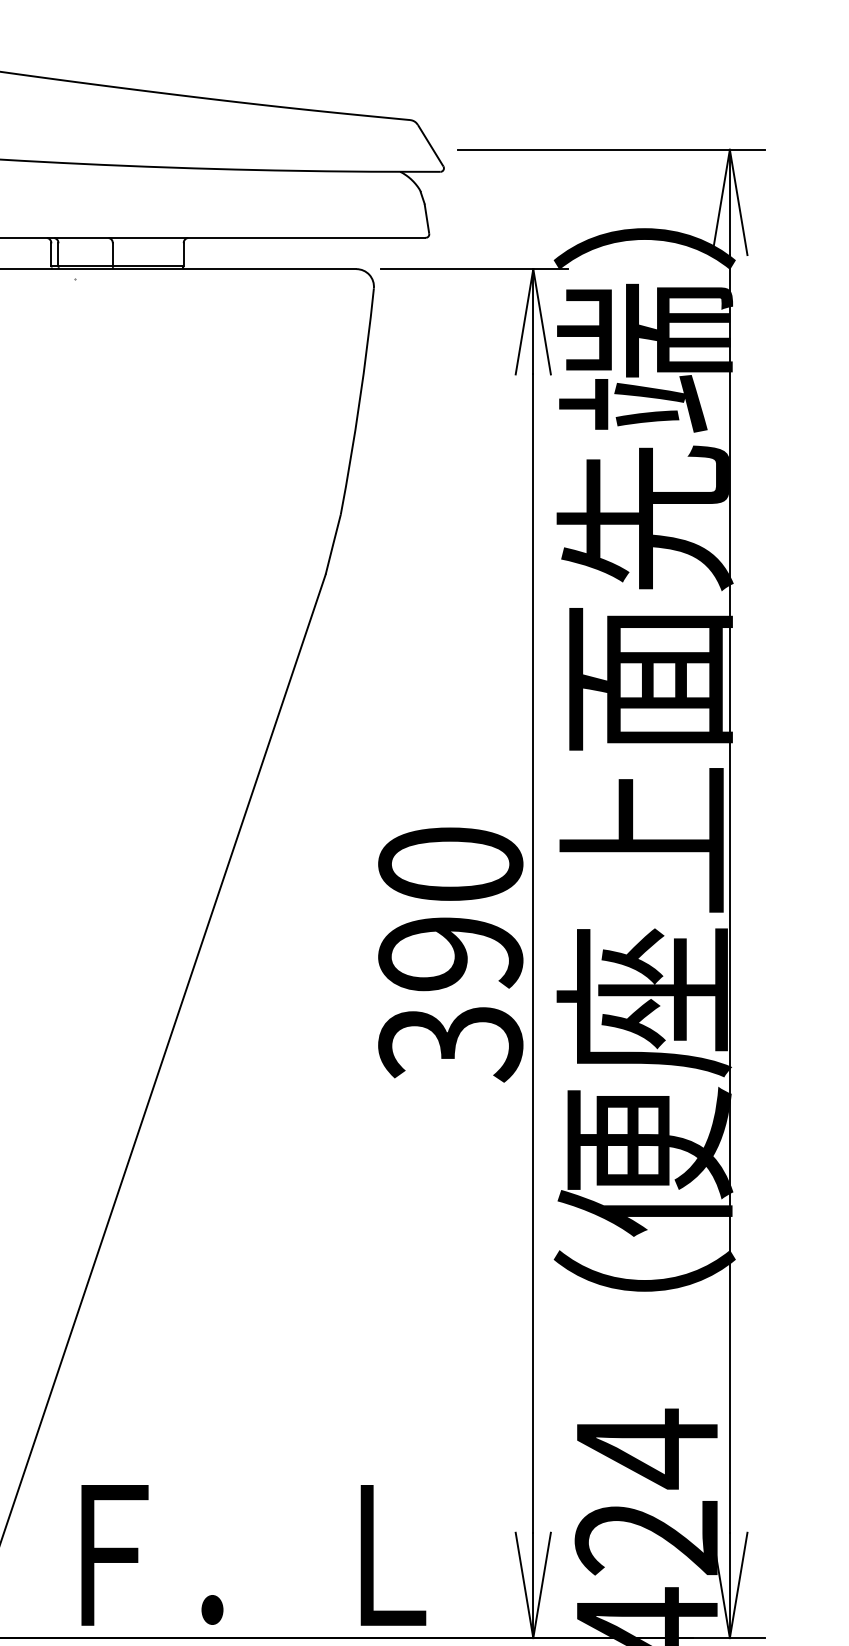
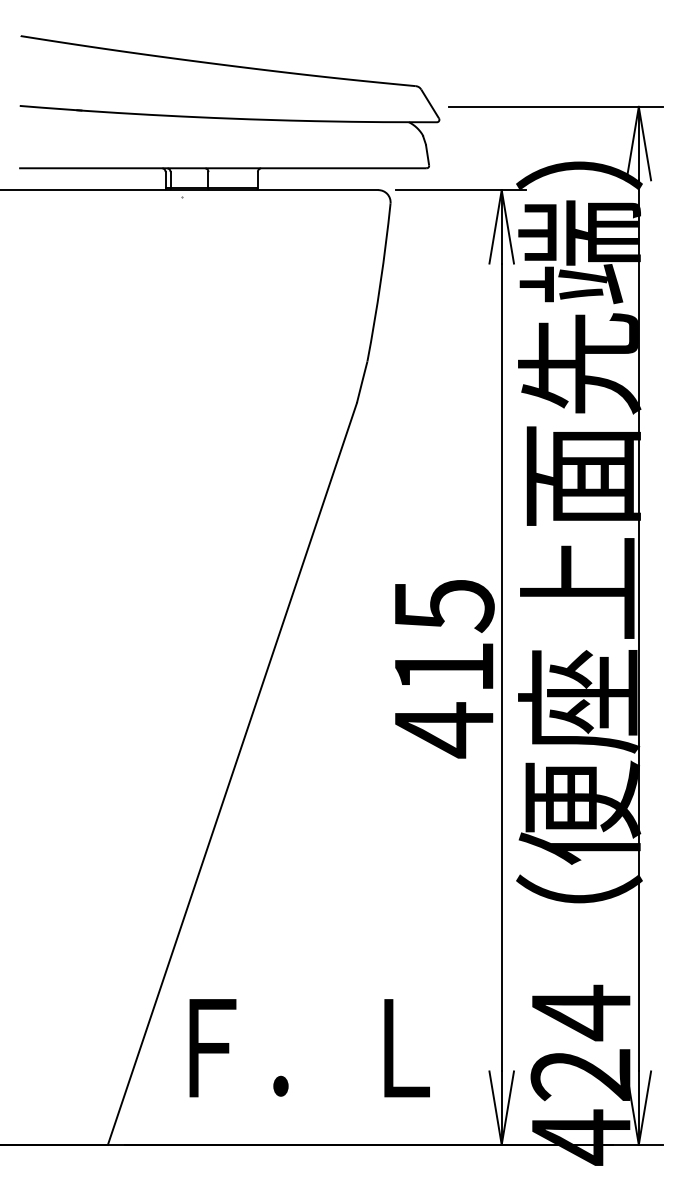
text: (449, 955) -> (443, 668), 390 -> 415
text: (253, 1555) -> (309, 1048), moved

